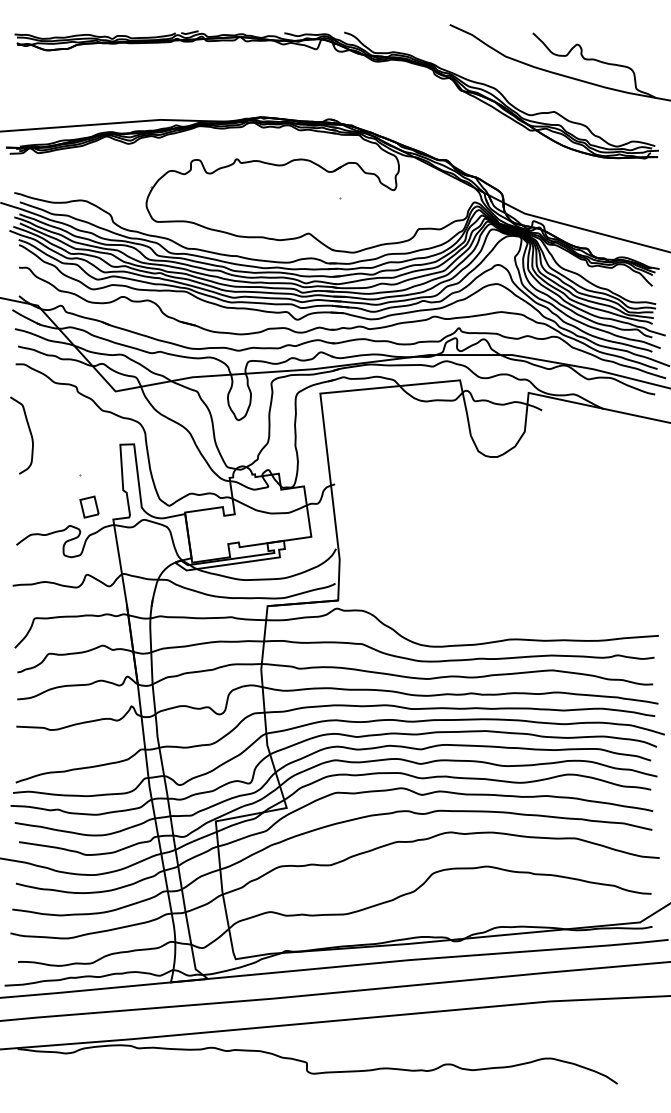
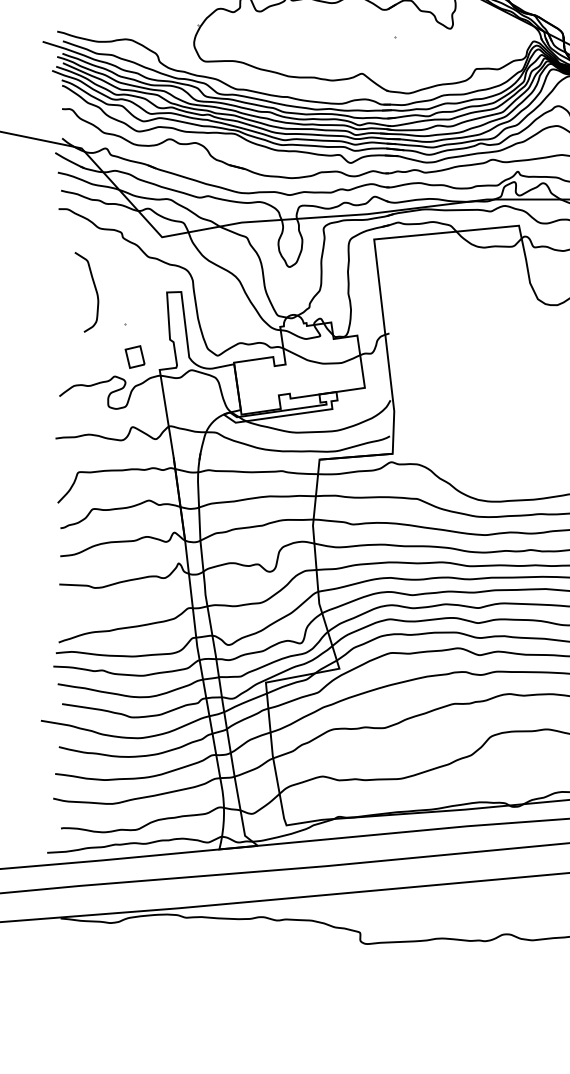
curve: (29, 432) -> (94, 289), moved

